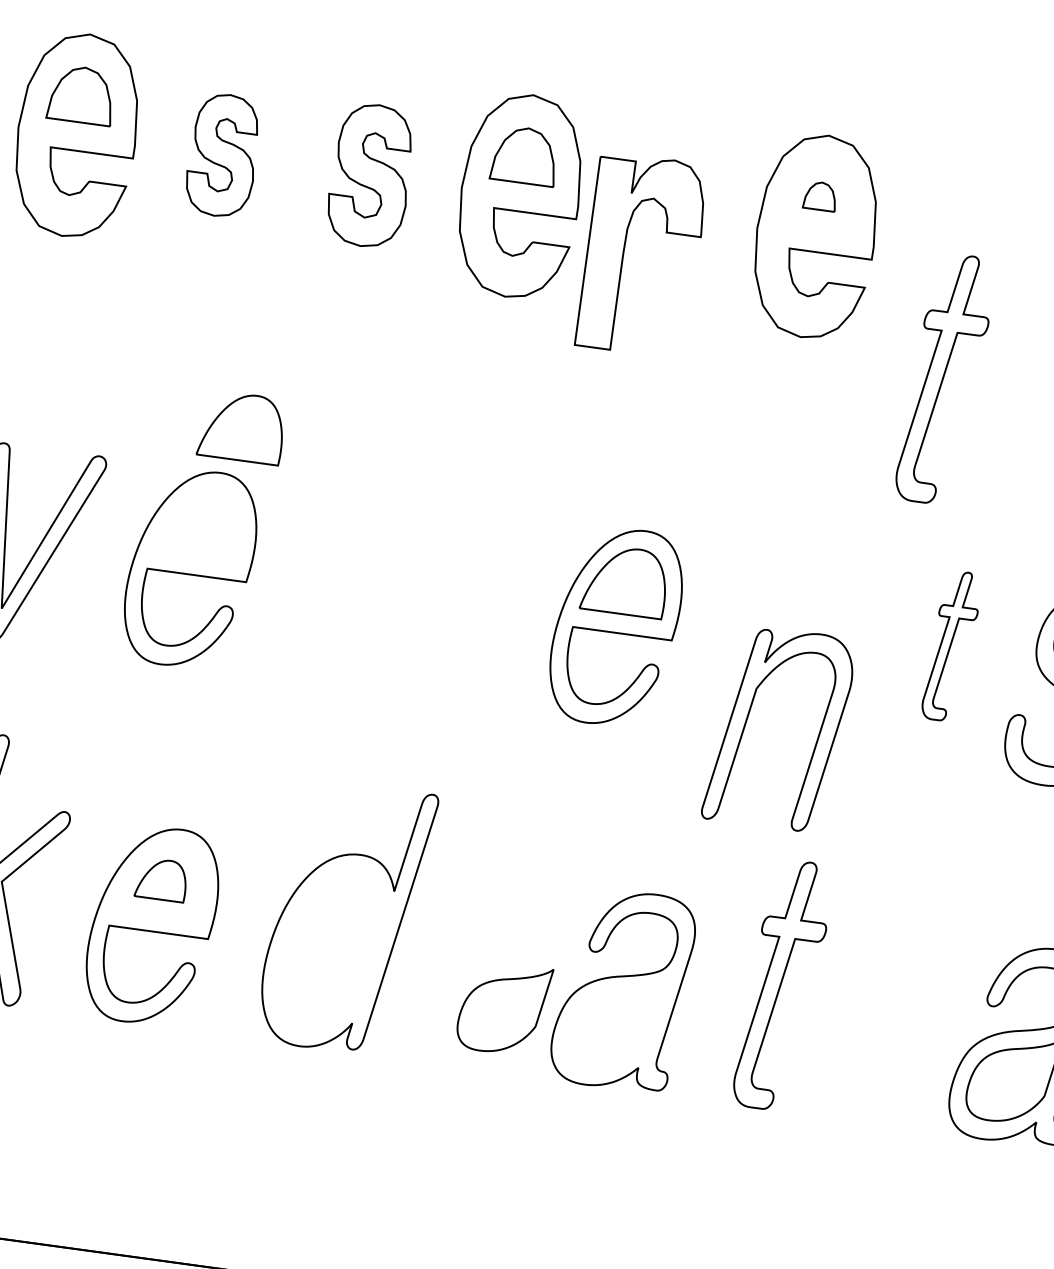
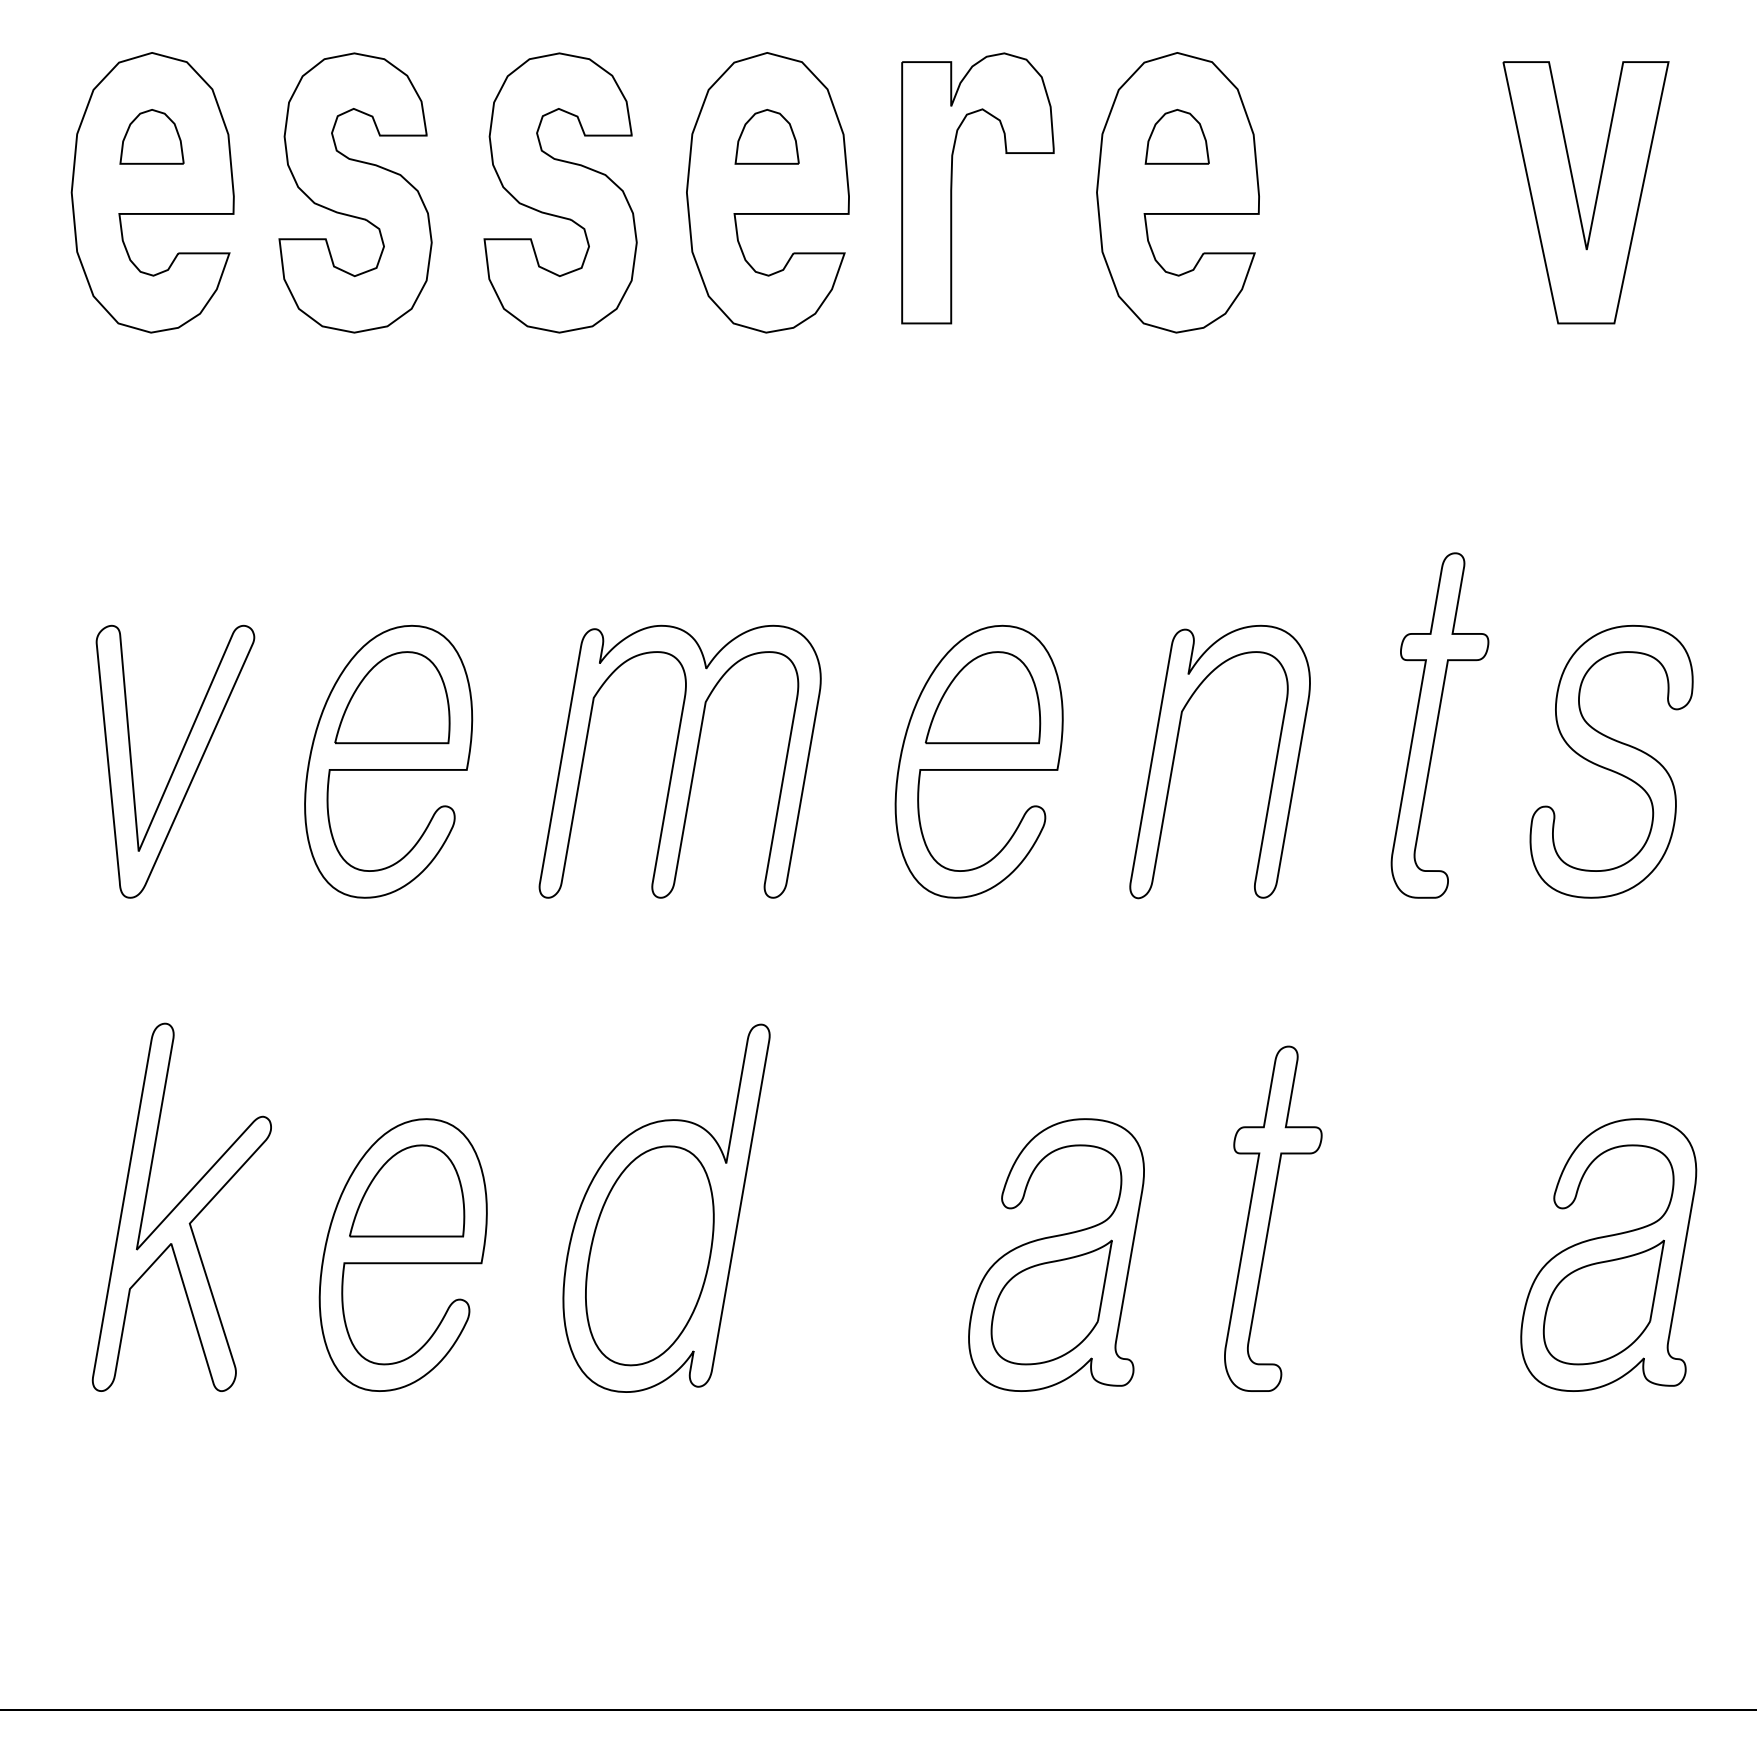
part: (81, 94) -> (151, 136), size x0.71
part: (222, 155) -> (355, 192), size x1.67
part: (524, 155) -> (766, 136), size x0.71
part: (370, 175) -> (560, 192), size x1.43
part: (820, 195) -> (1176, 136), size x1.43
part: (624, 252) -> (952, 188), moved
part: (945, 378) -> (1381, 362), removed
part: (242, 427) -> (392, 697), moved
part: (400, 597) -> (679, 761), added
part: (951, 646) -> (1439, 725), size x1.67
part: (747, 720) -> (1175, 756), moved
part: (161, 879) -> (407, 1190), size x1.67
part: (329, 950) -> (649, 1255), added
part: (503, 1008) -> (1051, 1302), moved

